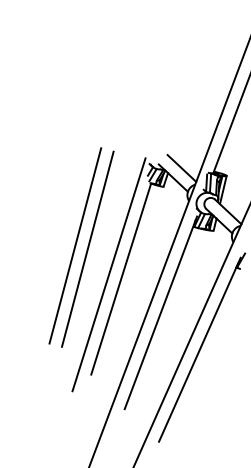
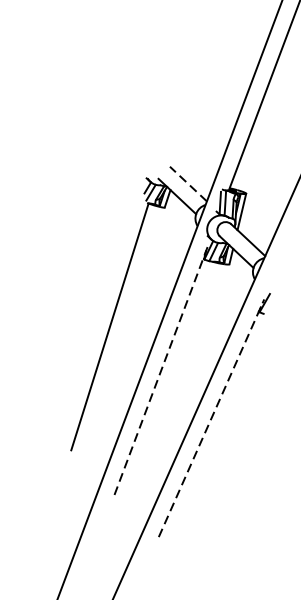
line: (181, 168) -> (187, 184), solid -> dashed
line: (75, 245) -> (50, 283), removed
line: (87, 248) -> (66, 287), removed
line: (108, 274) -> (93, 321), removed
line: (160, 312) -> (160, 370), solid -> dashed
line: (199, 349) -> (211, 417), solid -> dashed

